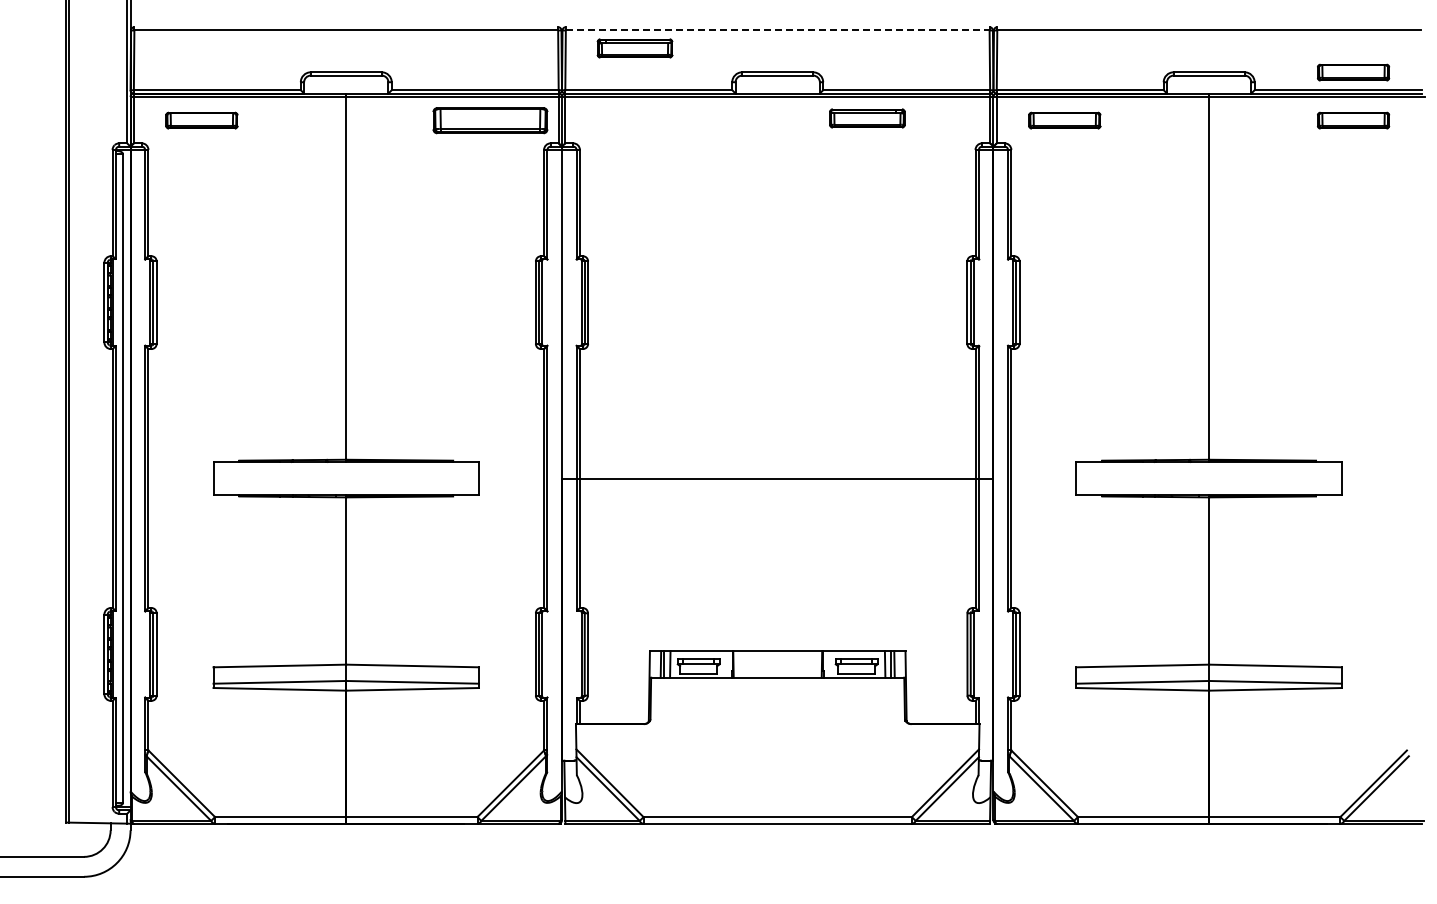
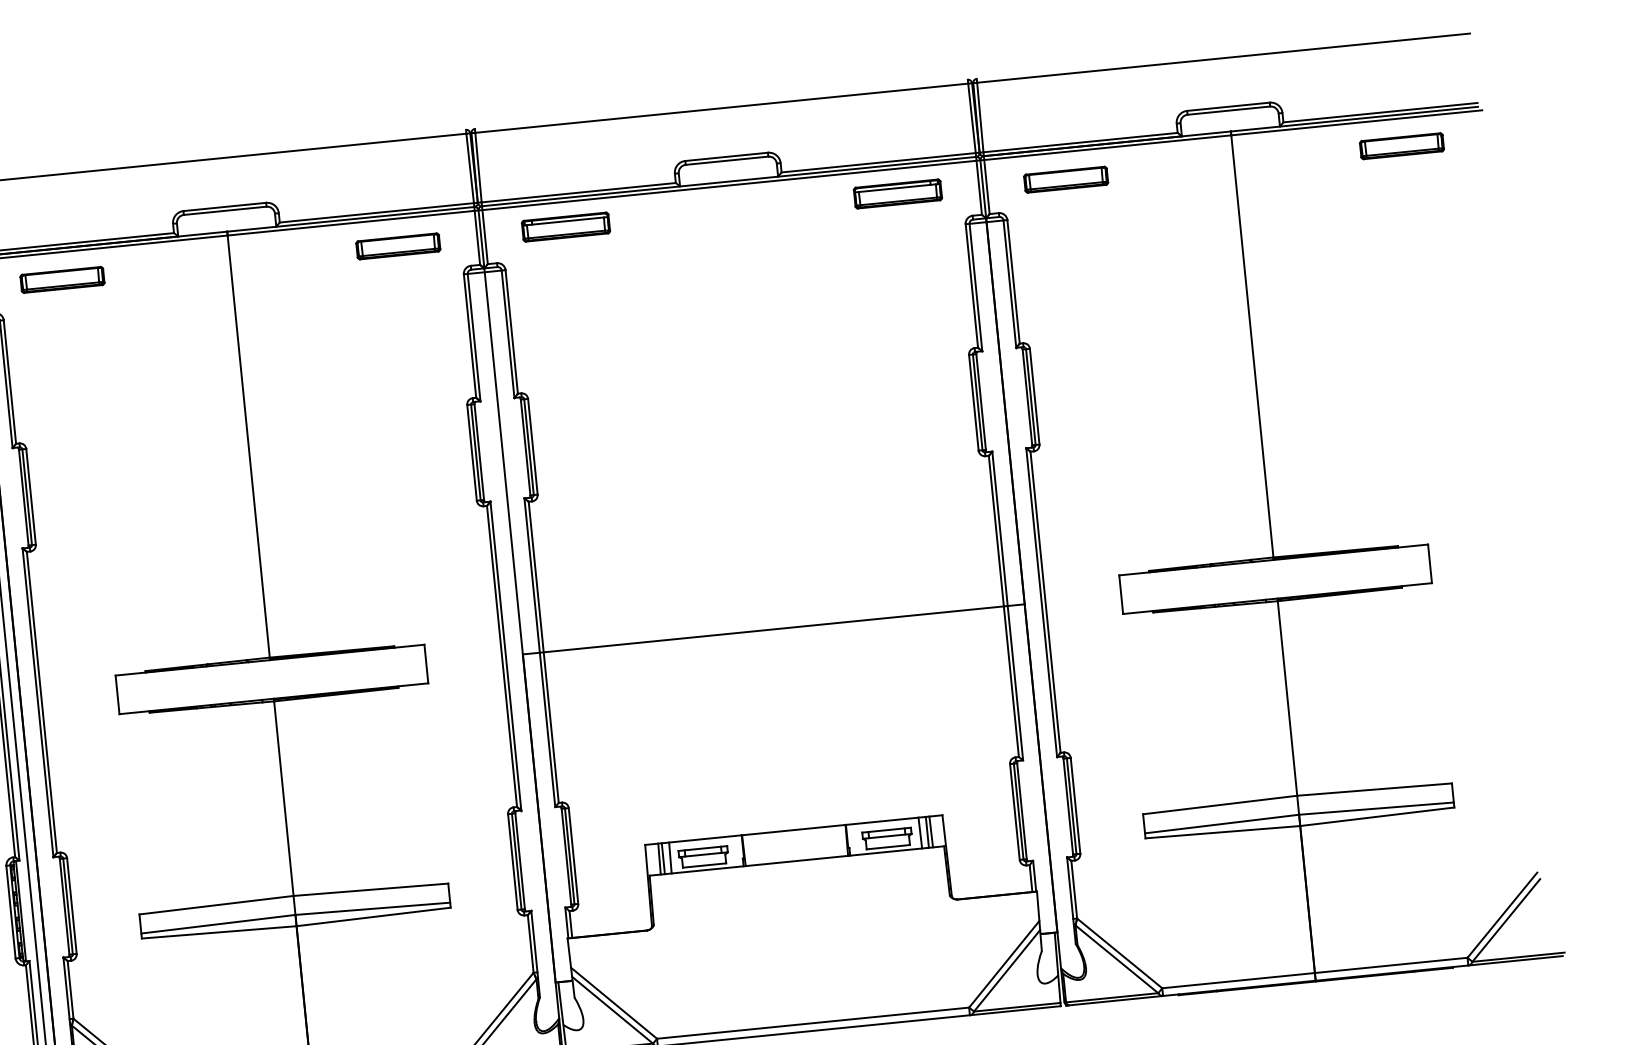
line: (777, 30) -> (721, 108), dashed -> solid
part: (634, 48) -> (565, 227), moved
part: (1353, 72) -> (1396, 90), removed
part: (867, 118) -> (898, 194), moved
part: (490, 120) -> (398, 246), size x0.62

